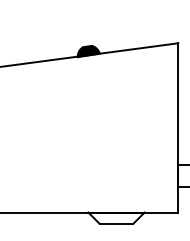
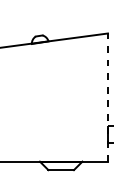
fill: (88, 50) -> (40, 38), removed
line: (178, 127) -> (108, 97), solid -> dashed

